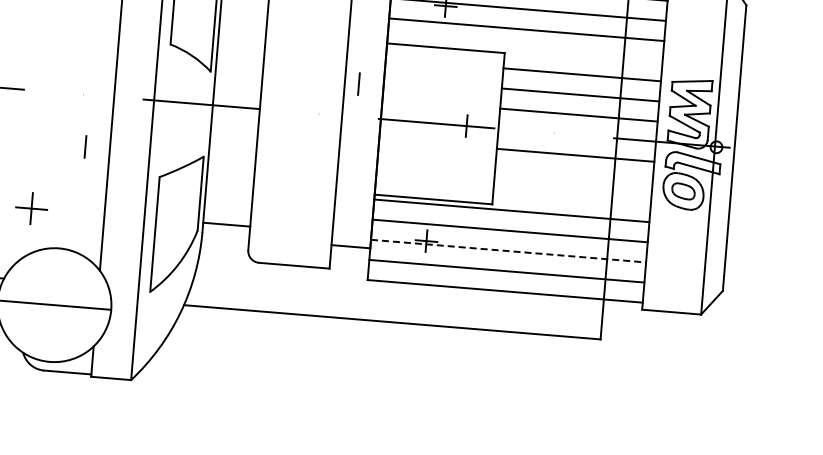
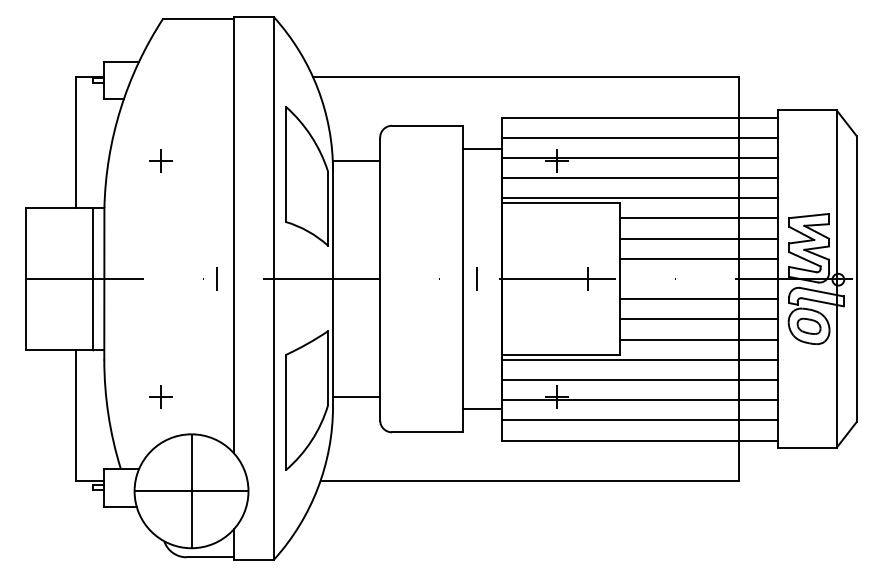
line: (524, 50) -> (639, 198), added
line: (358, 83) -> (476, 278), moved
line: (84, 146) -> (216, 278), moved
line: (573, 175) -> (698, 319), added
line: (572, 195) -> (698, 339), added
part: (31, 208) -> (160, 396), size x0.71
line: (509, 251) -> (640, 400), dashed -> solid
line: (54, 305) -> (191, 491), added

